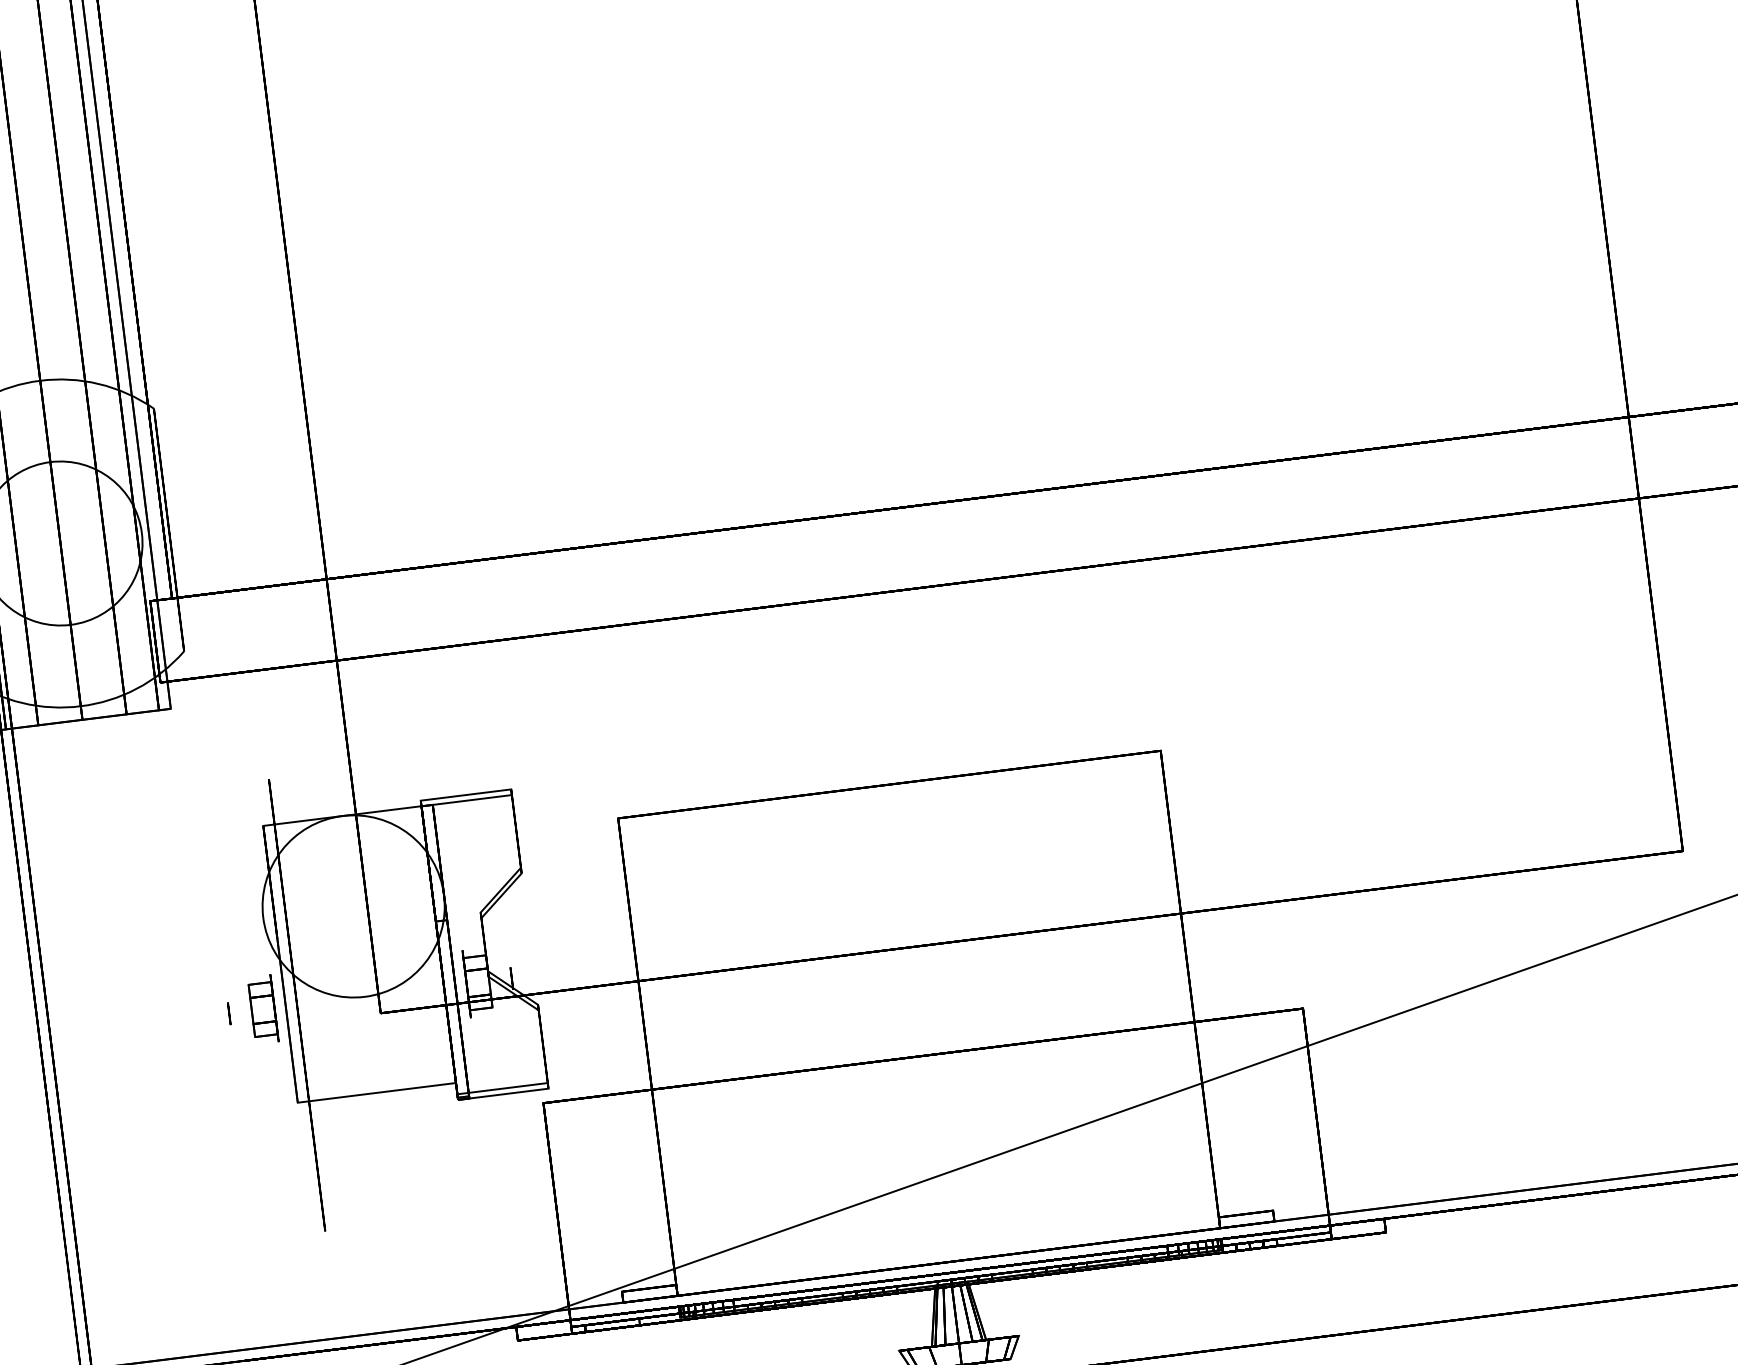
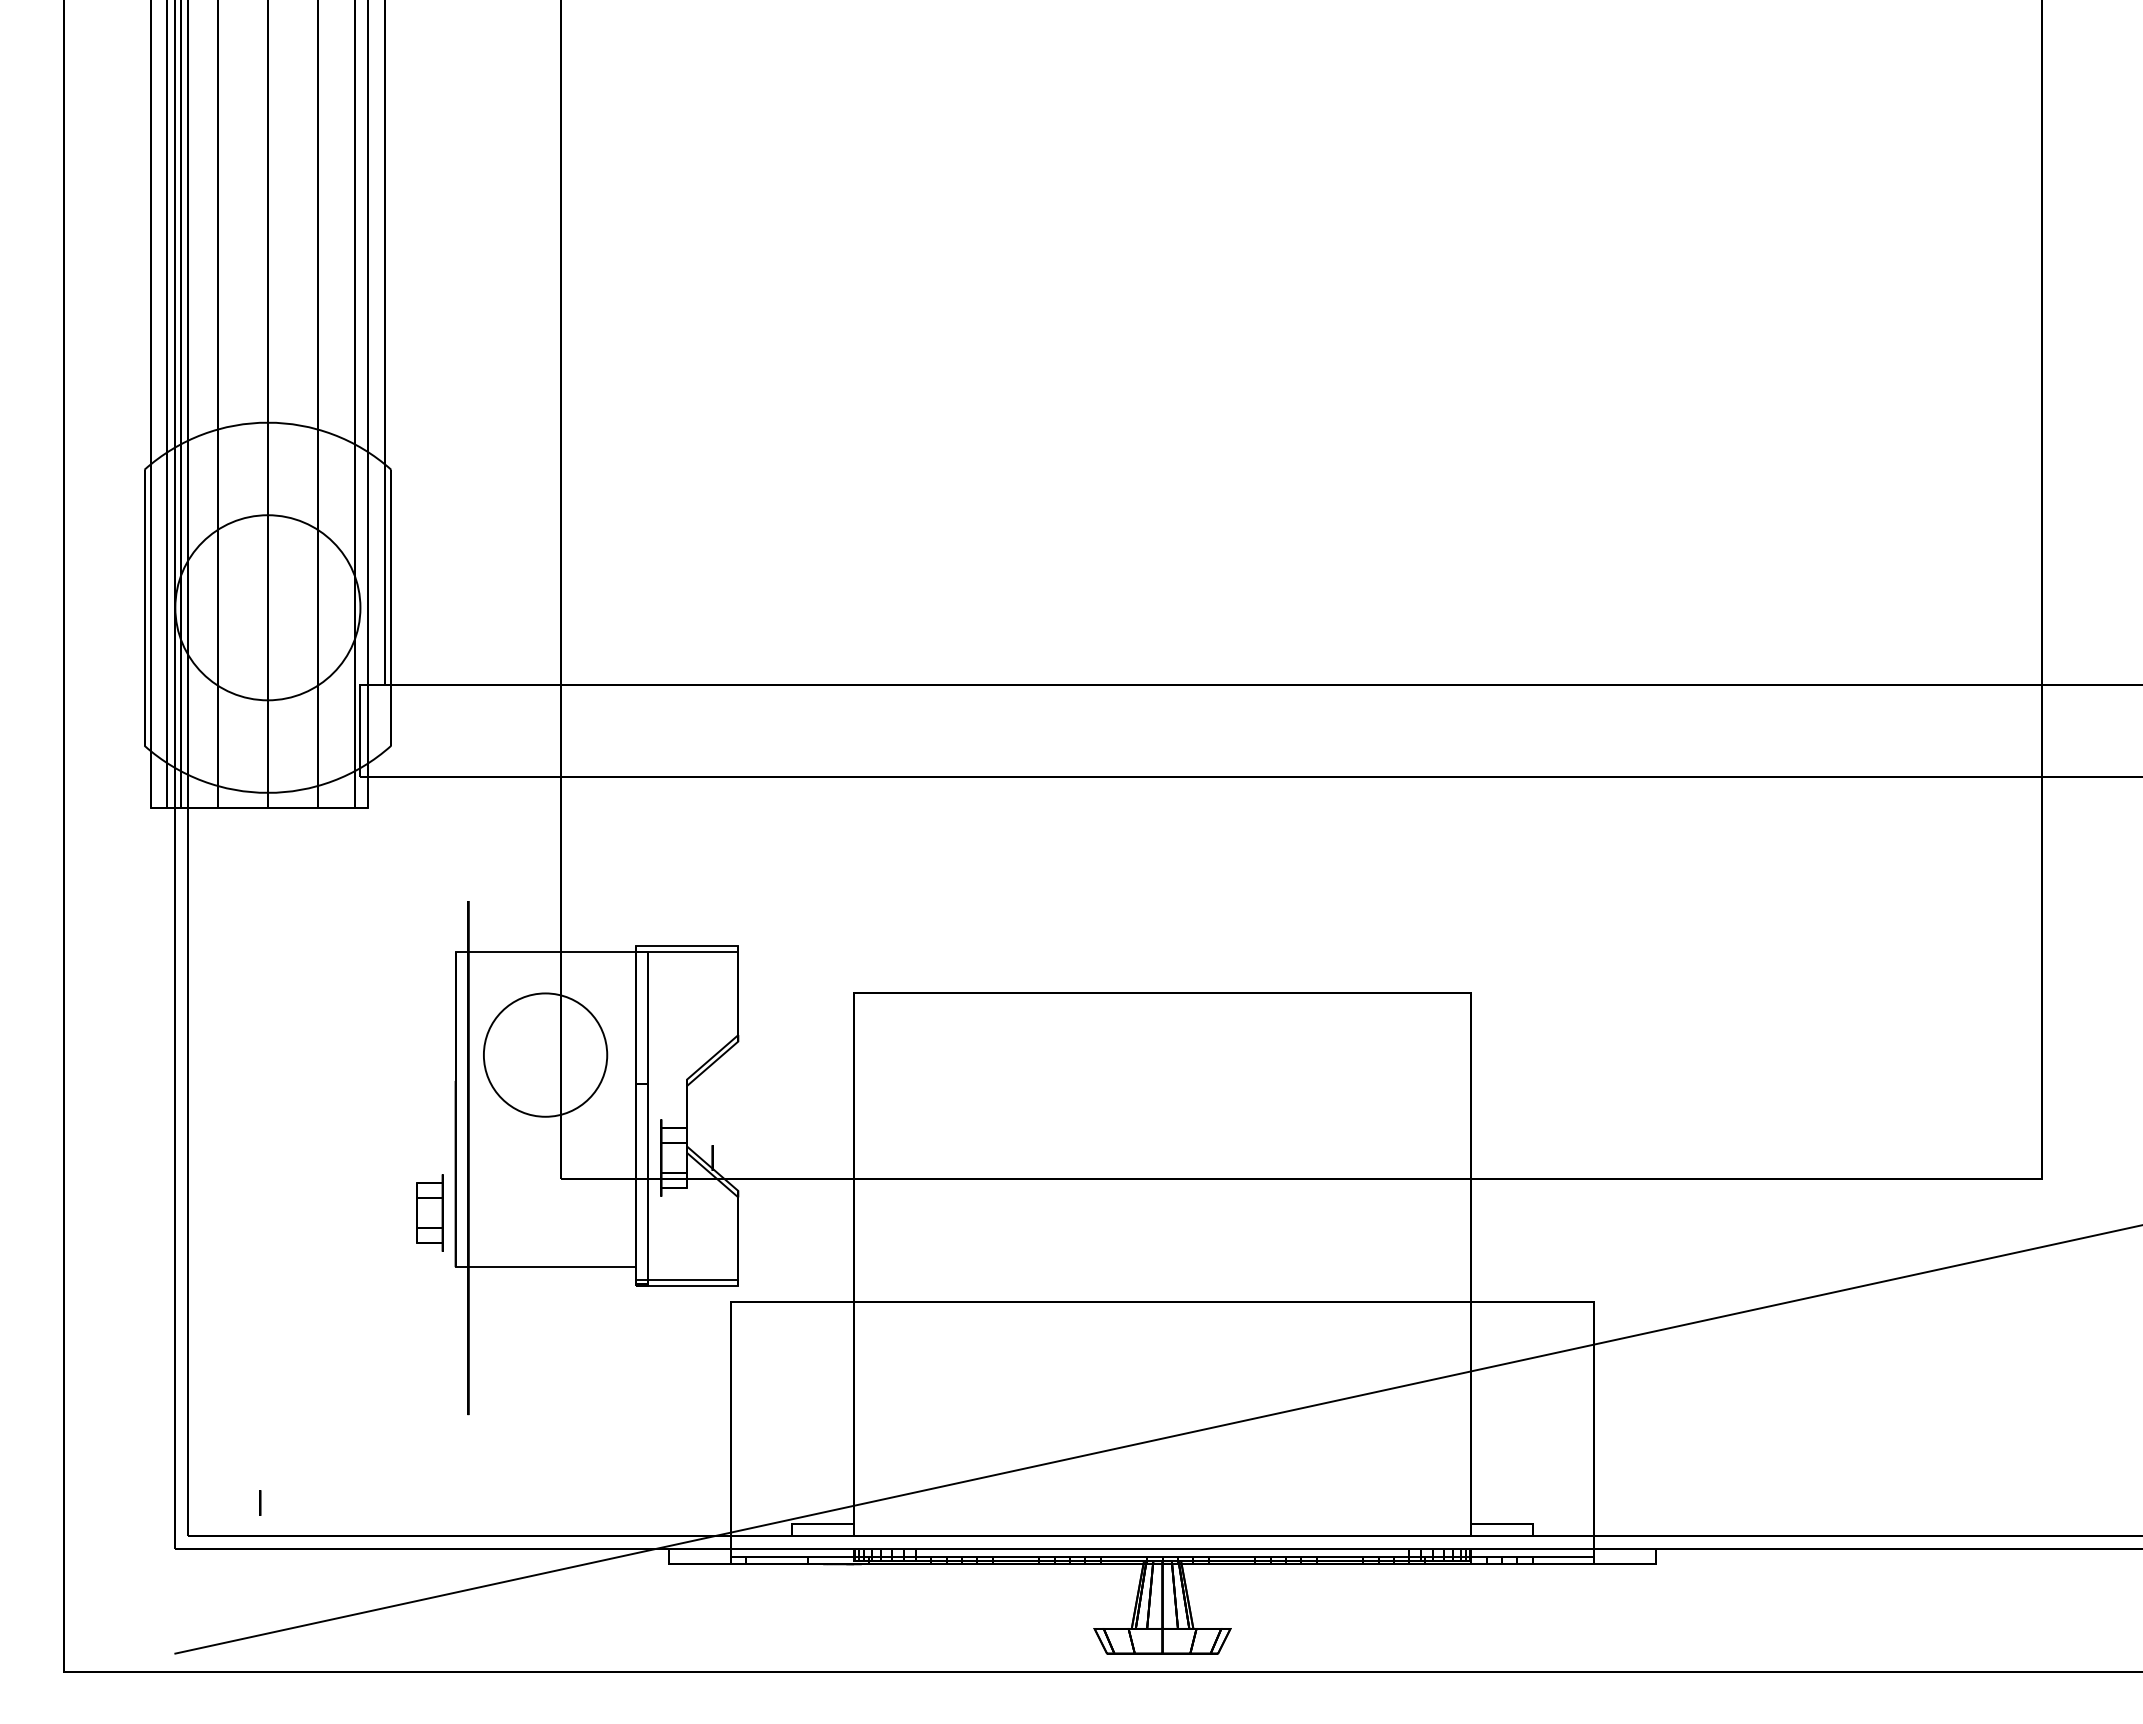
circle: (353, 905) -> (545, 1054), size x0.6
part: (262, 1009) -> (429, 1212), moved
circle: (229, 1013) -> (260, 1502), moved

